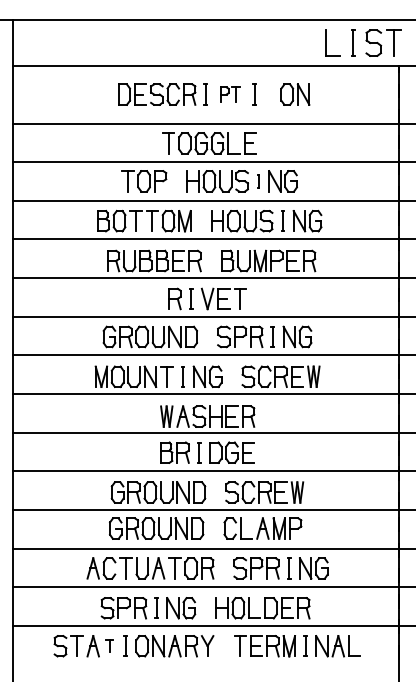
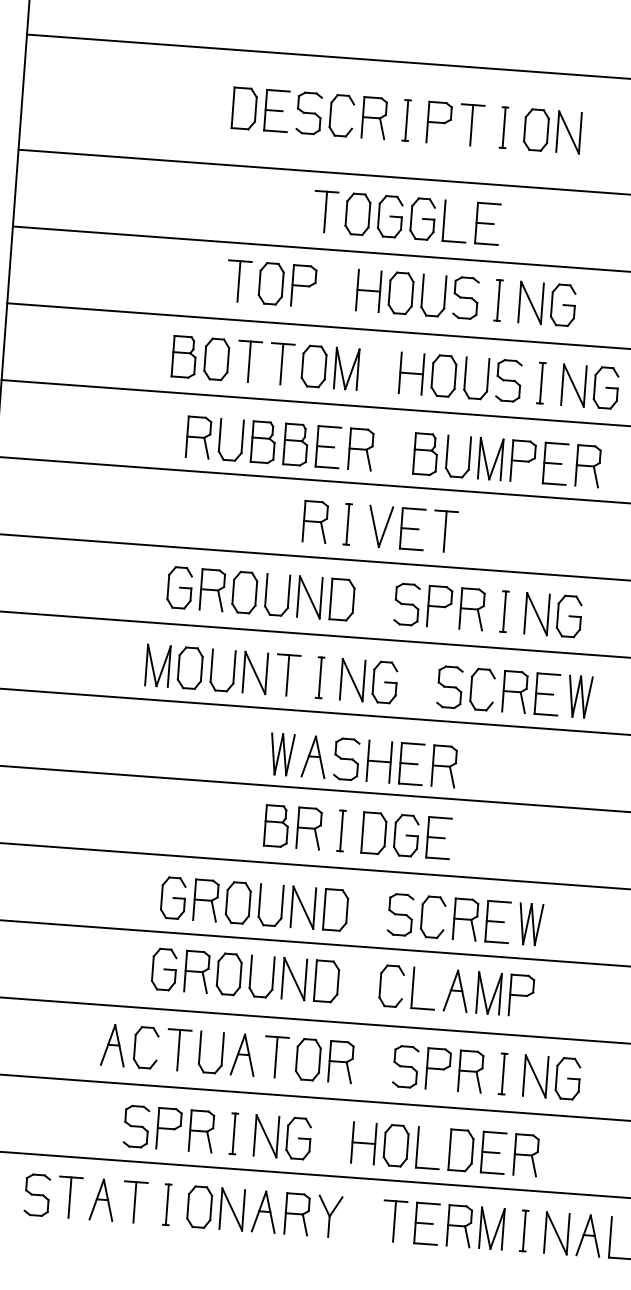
part: (230, 94) -> (455, 123), size x1.43
part: (295, 94) -> (552, 131), moved
part: (258, 181) -> (498, 300), size x1.67
part: (109, 645) -> (134, 1200), size x1.67

